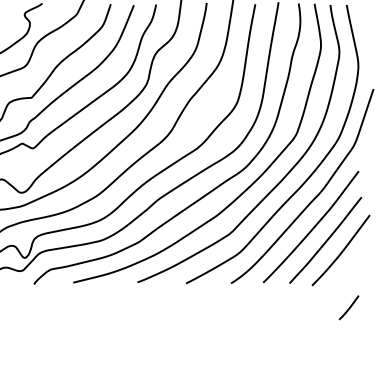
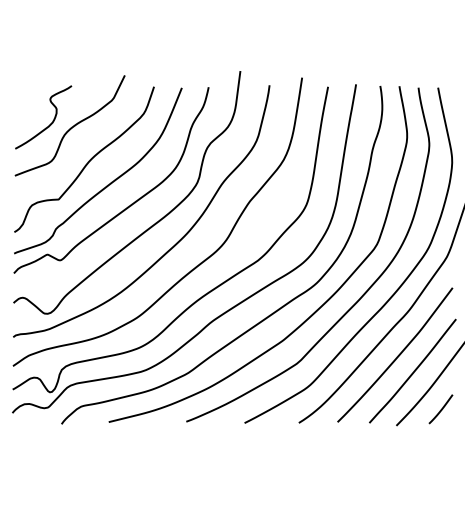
line: (348, 307) -> (440, 409), moved

